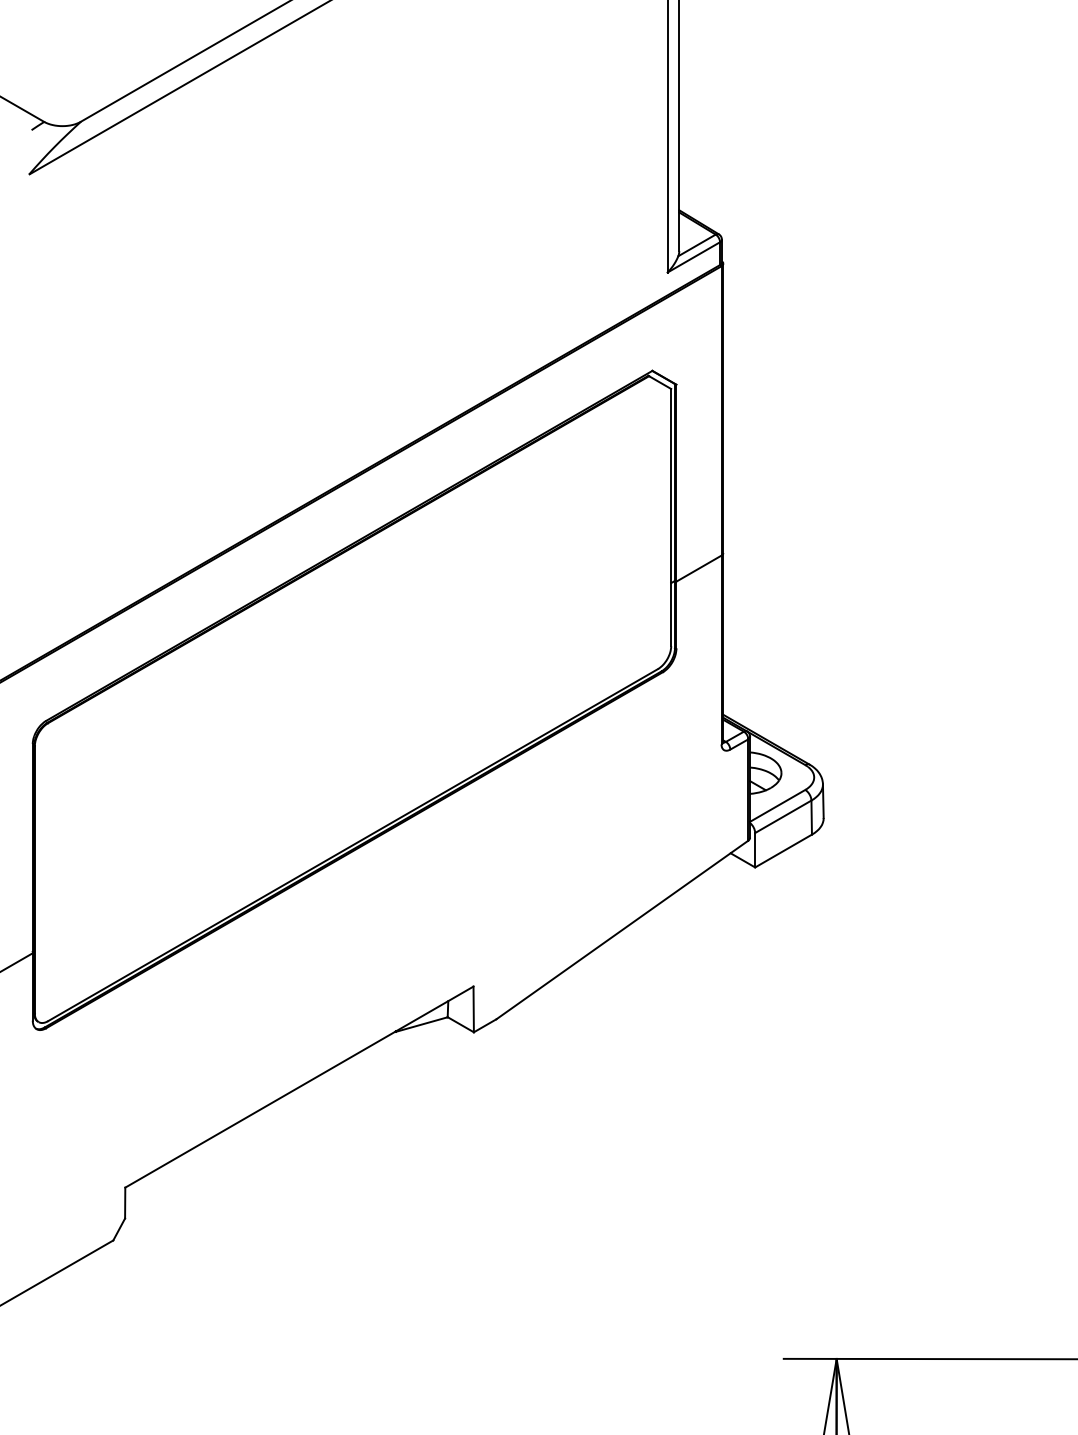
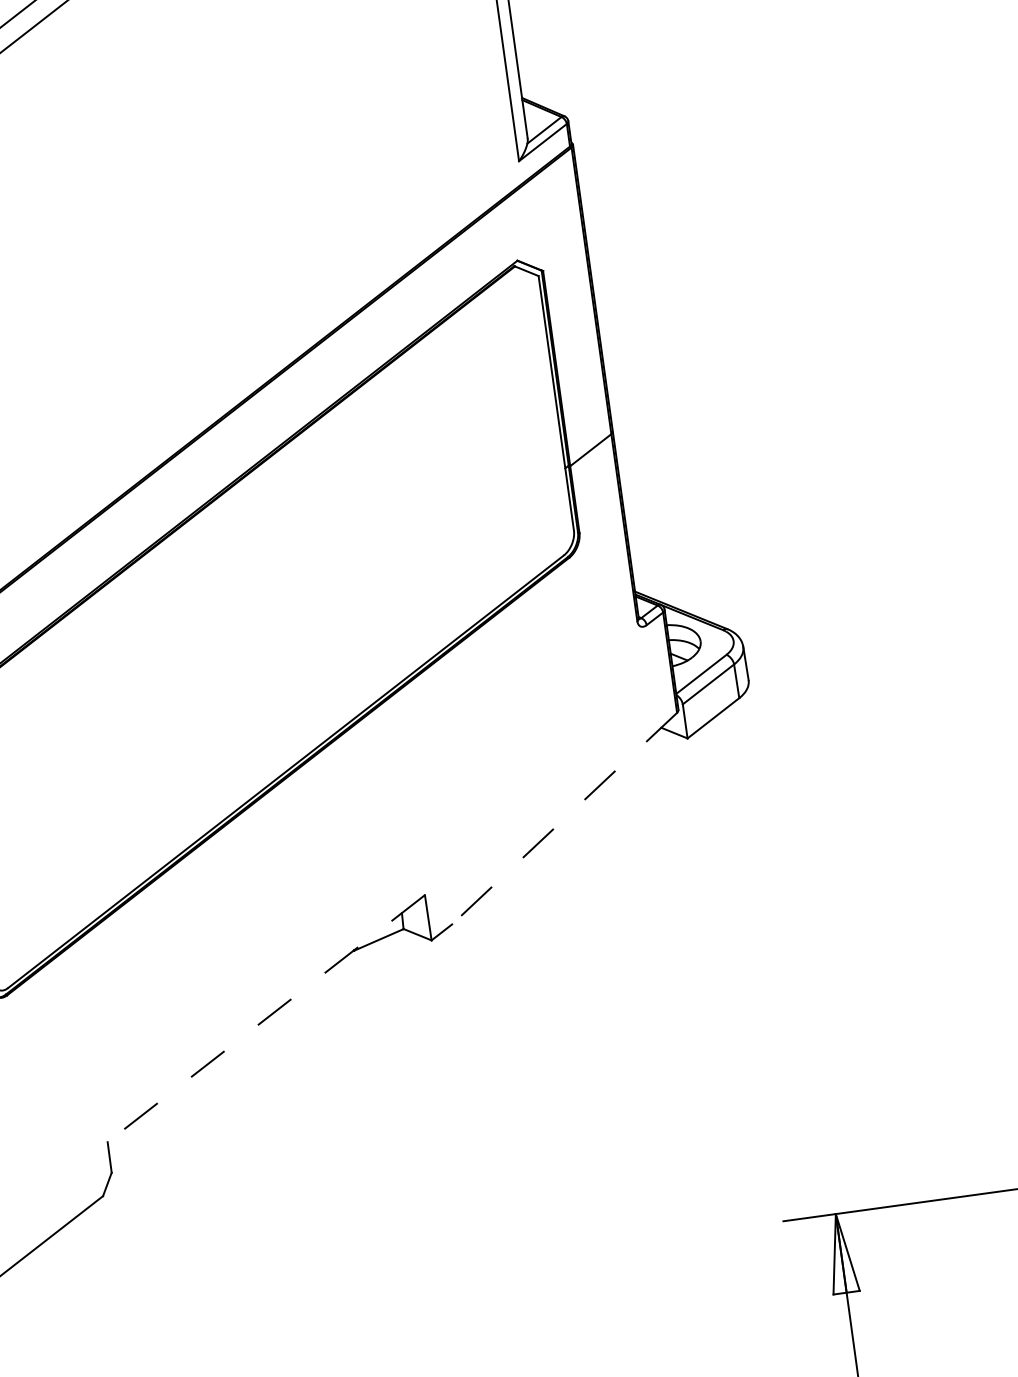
line: (621, 930) -> (563, 819), solid -> dashed
line: (298, 1087) -> (265, 1019), solid -> dashed

